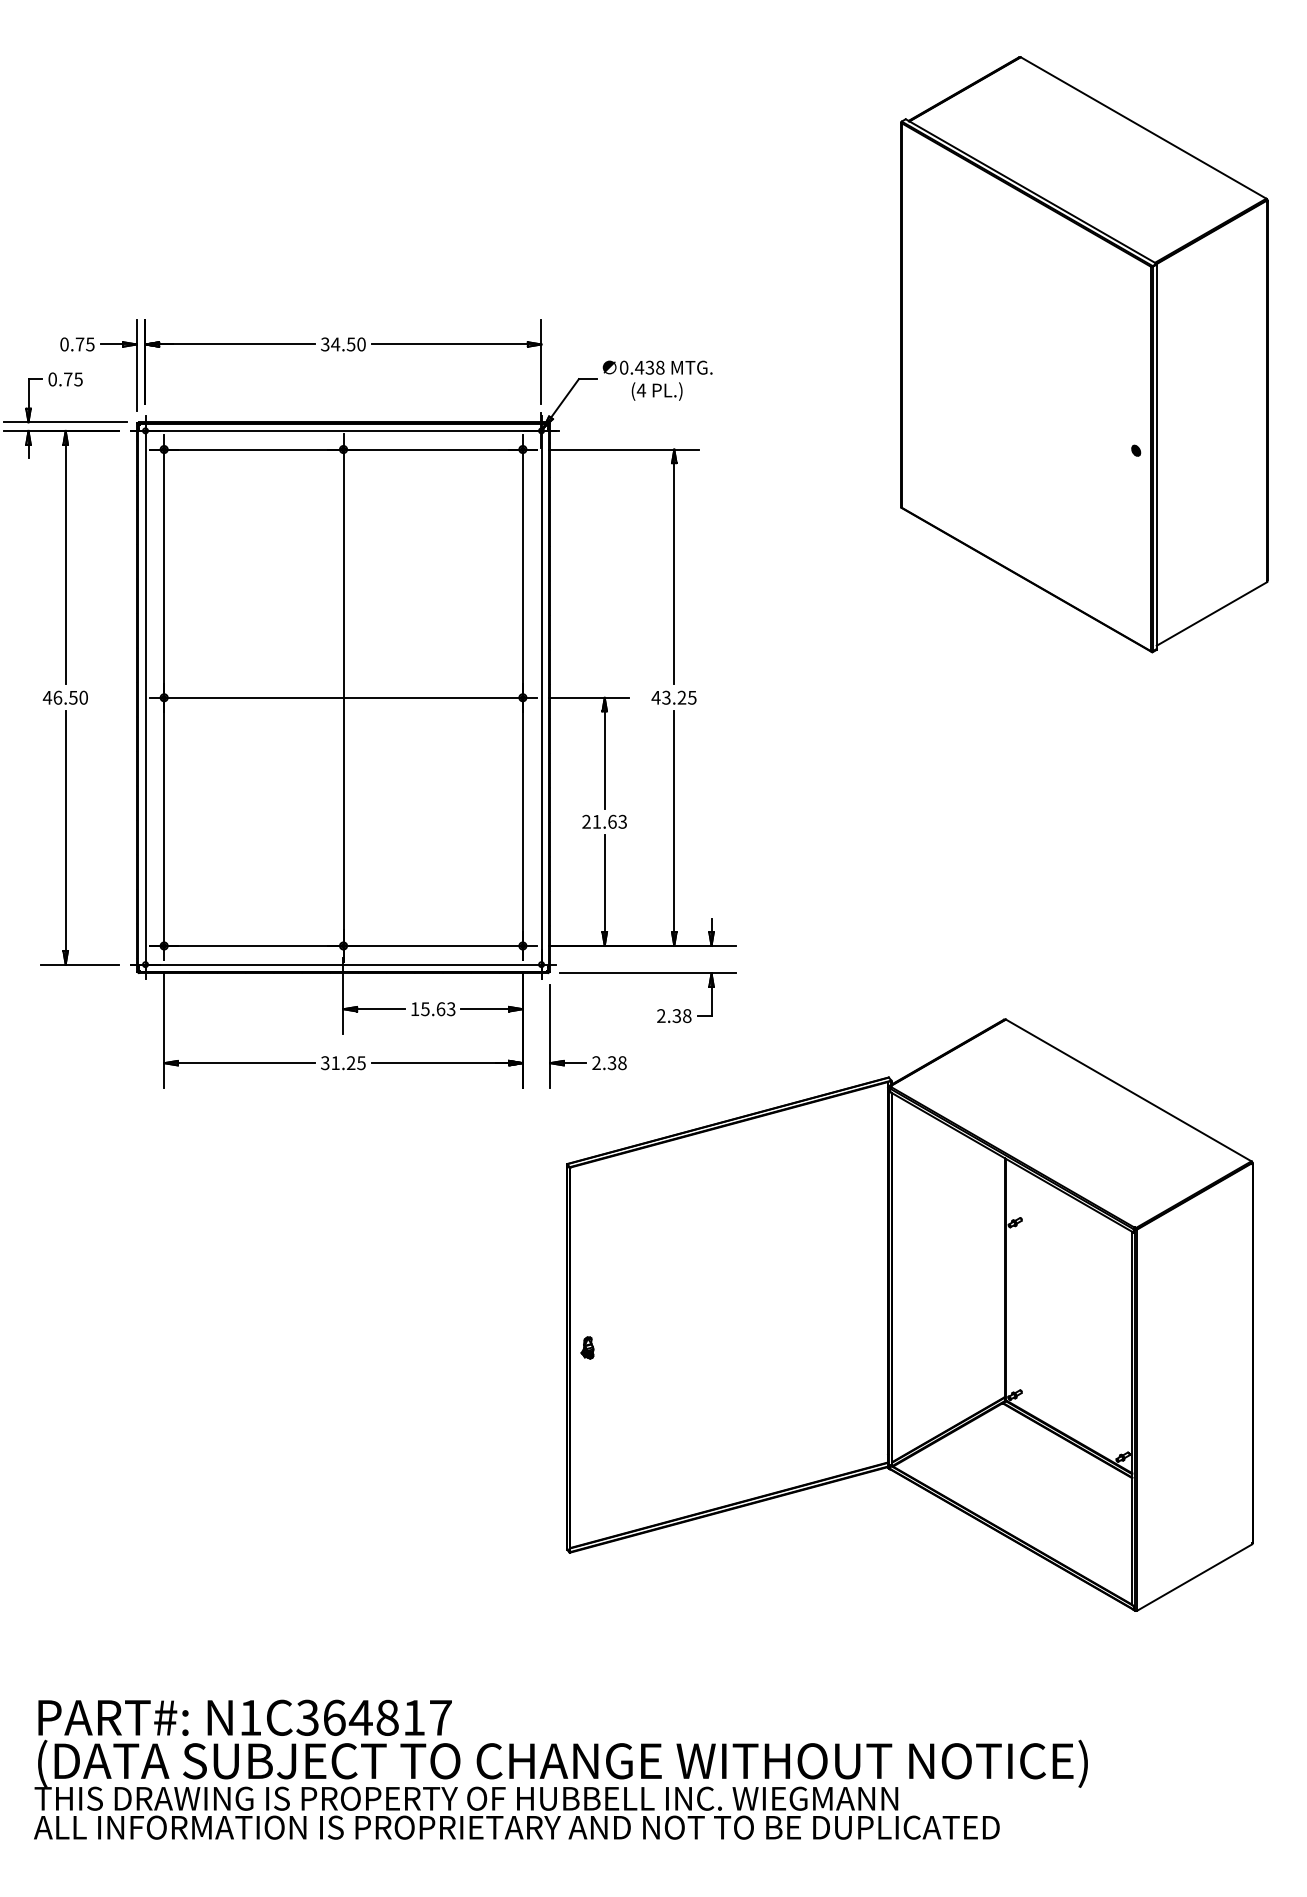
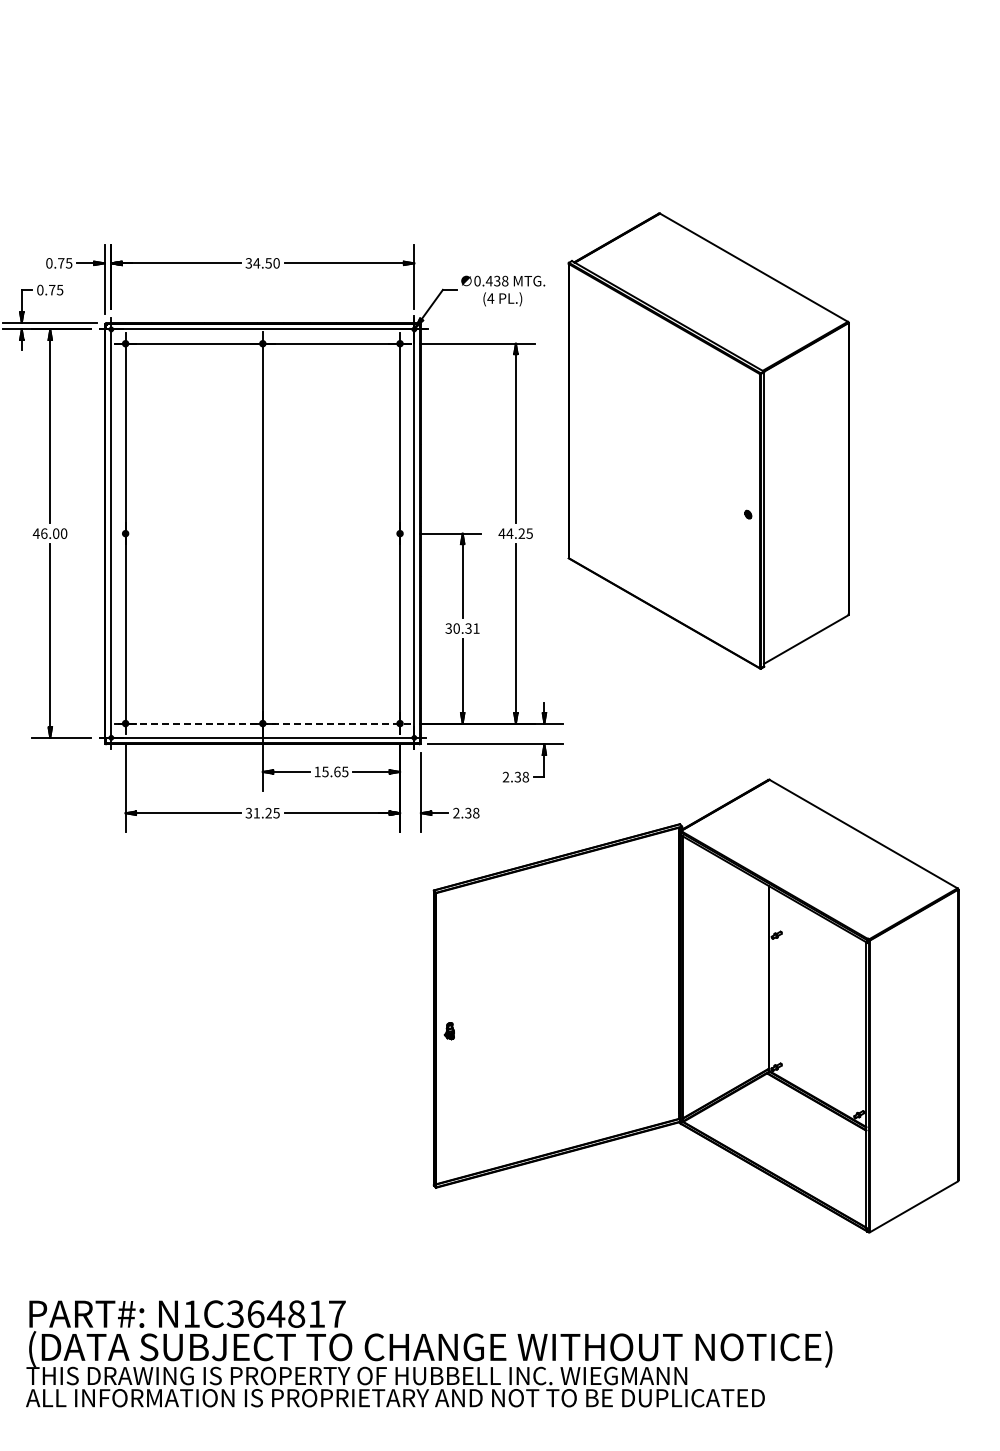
part: (1084, 353) -> (708, 440), moved
text: (72, 697) -> (55, 533), 46.50 -> 46.00
line: (343, 697) -> (262, 533), removed
text: (665, 697) -> (509, 533), 43.25 -> 44.25
text: (604, 821) -> (462, 628), 21.63 -> 30.31
line: (343, 945) -> (262, 723), solid -> dashed
text: (451, 1008) -> (345, 771), 15.63 -> 15.65

